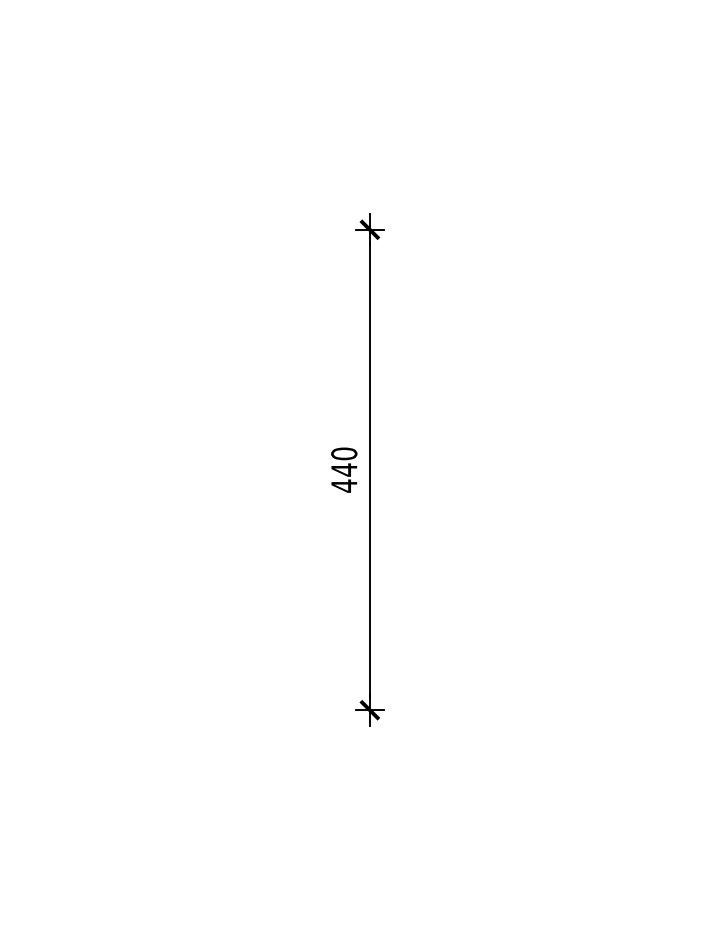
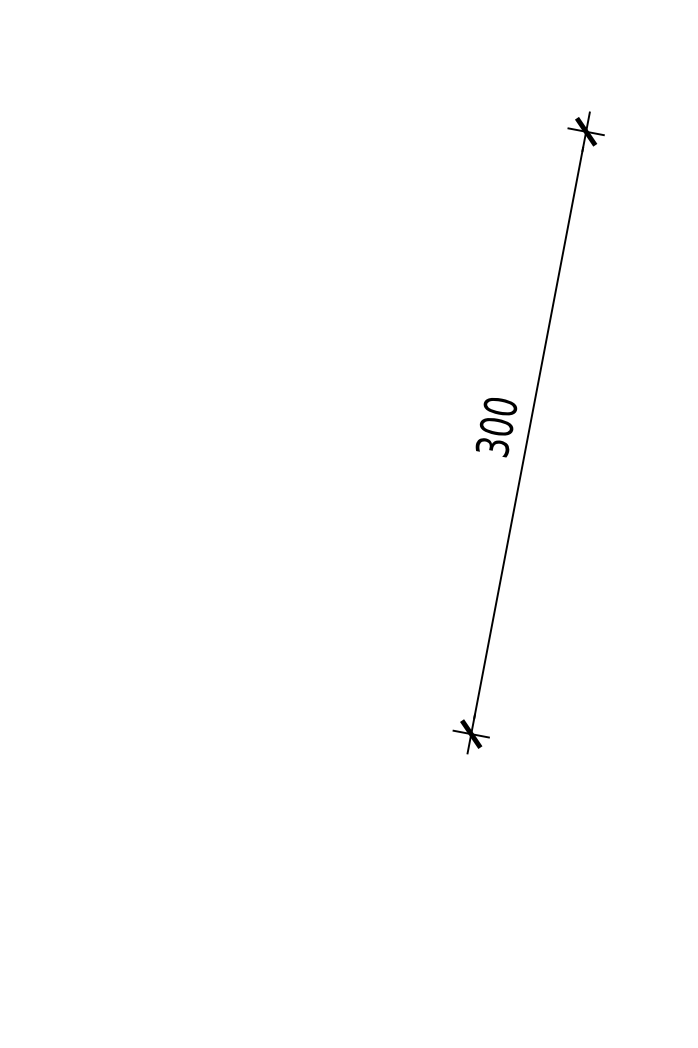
text: (344, 477) -> (495, 436), 440 -> 300

